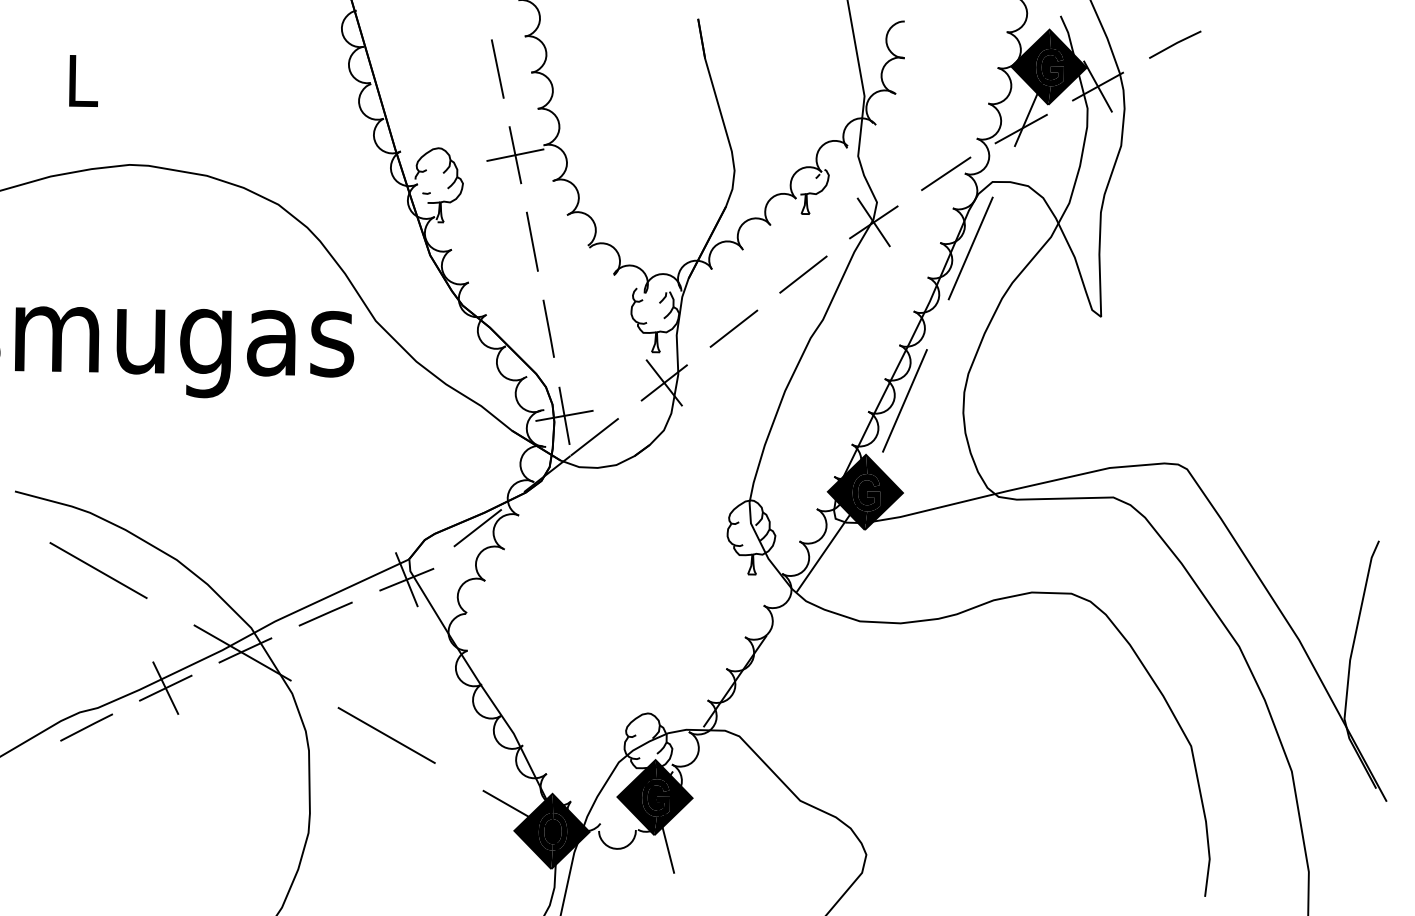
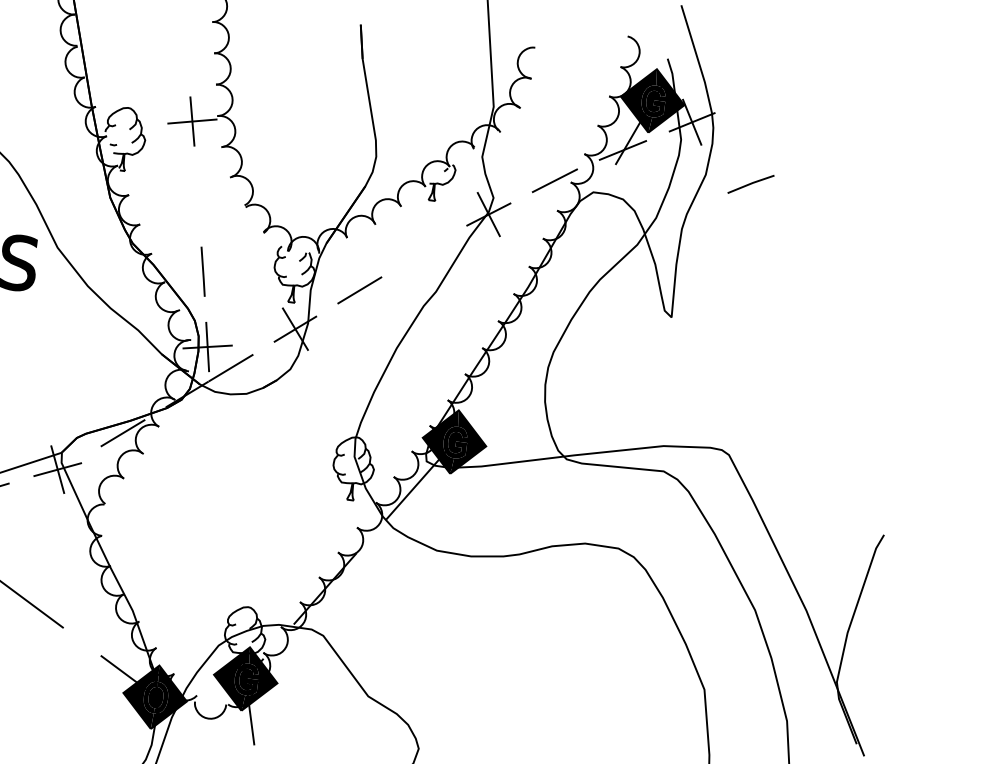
line: (1175, 44) -> (751, 184), moved
line: (497, 68) -> (186, 46), removed
line: (532, 241) -> (198, 196), removed
line: (970, 248) -> (567, 246), removed
line: (803, 274) -> (424, 251), removed
line: (904, 400) -> (496, 368), removed

